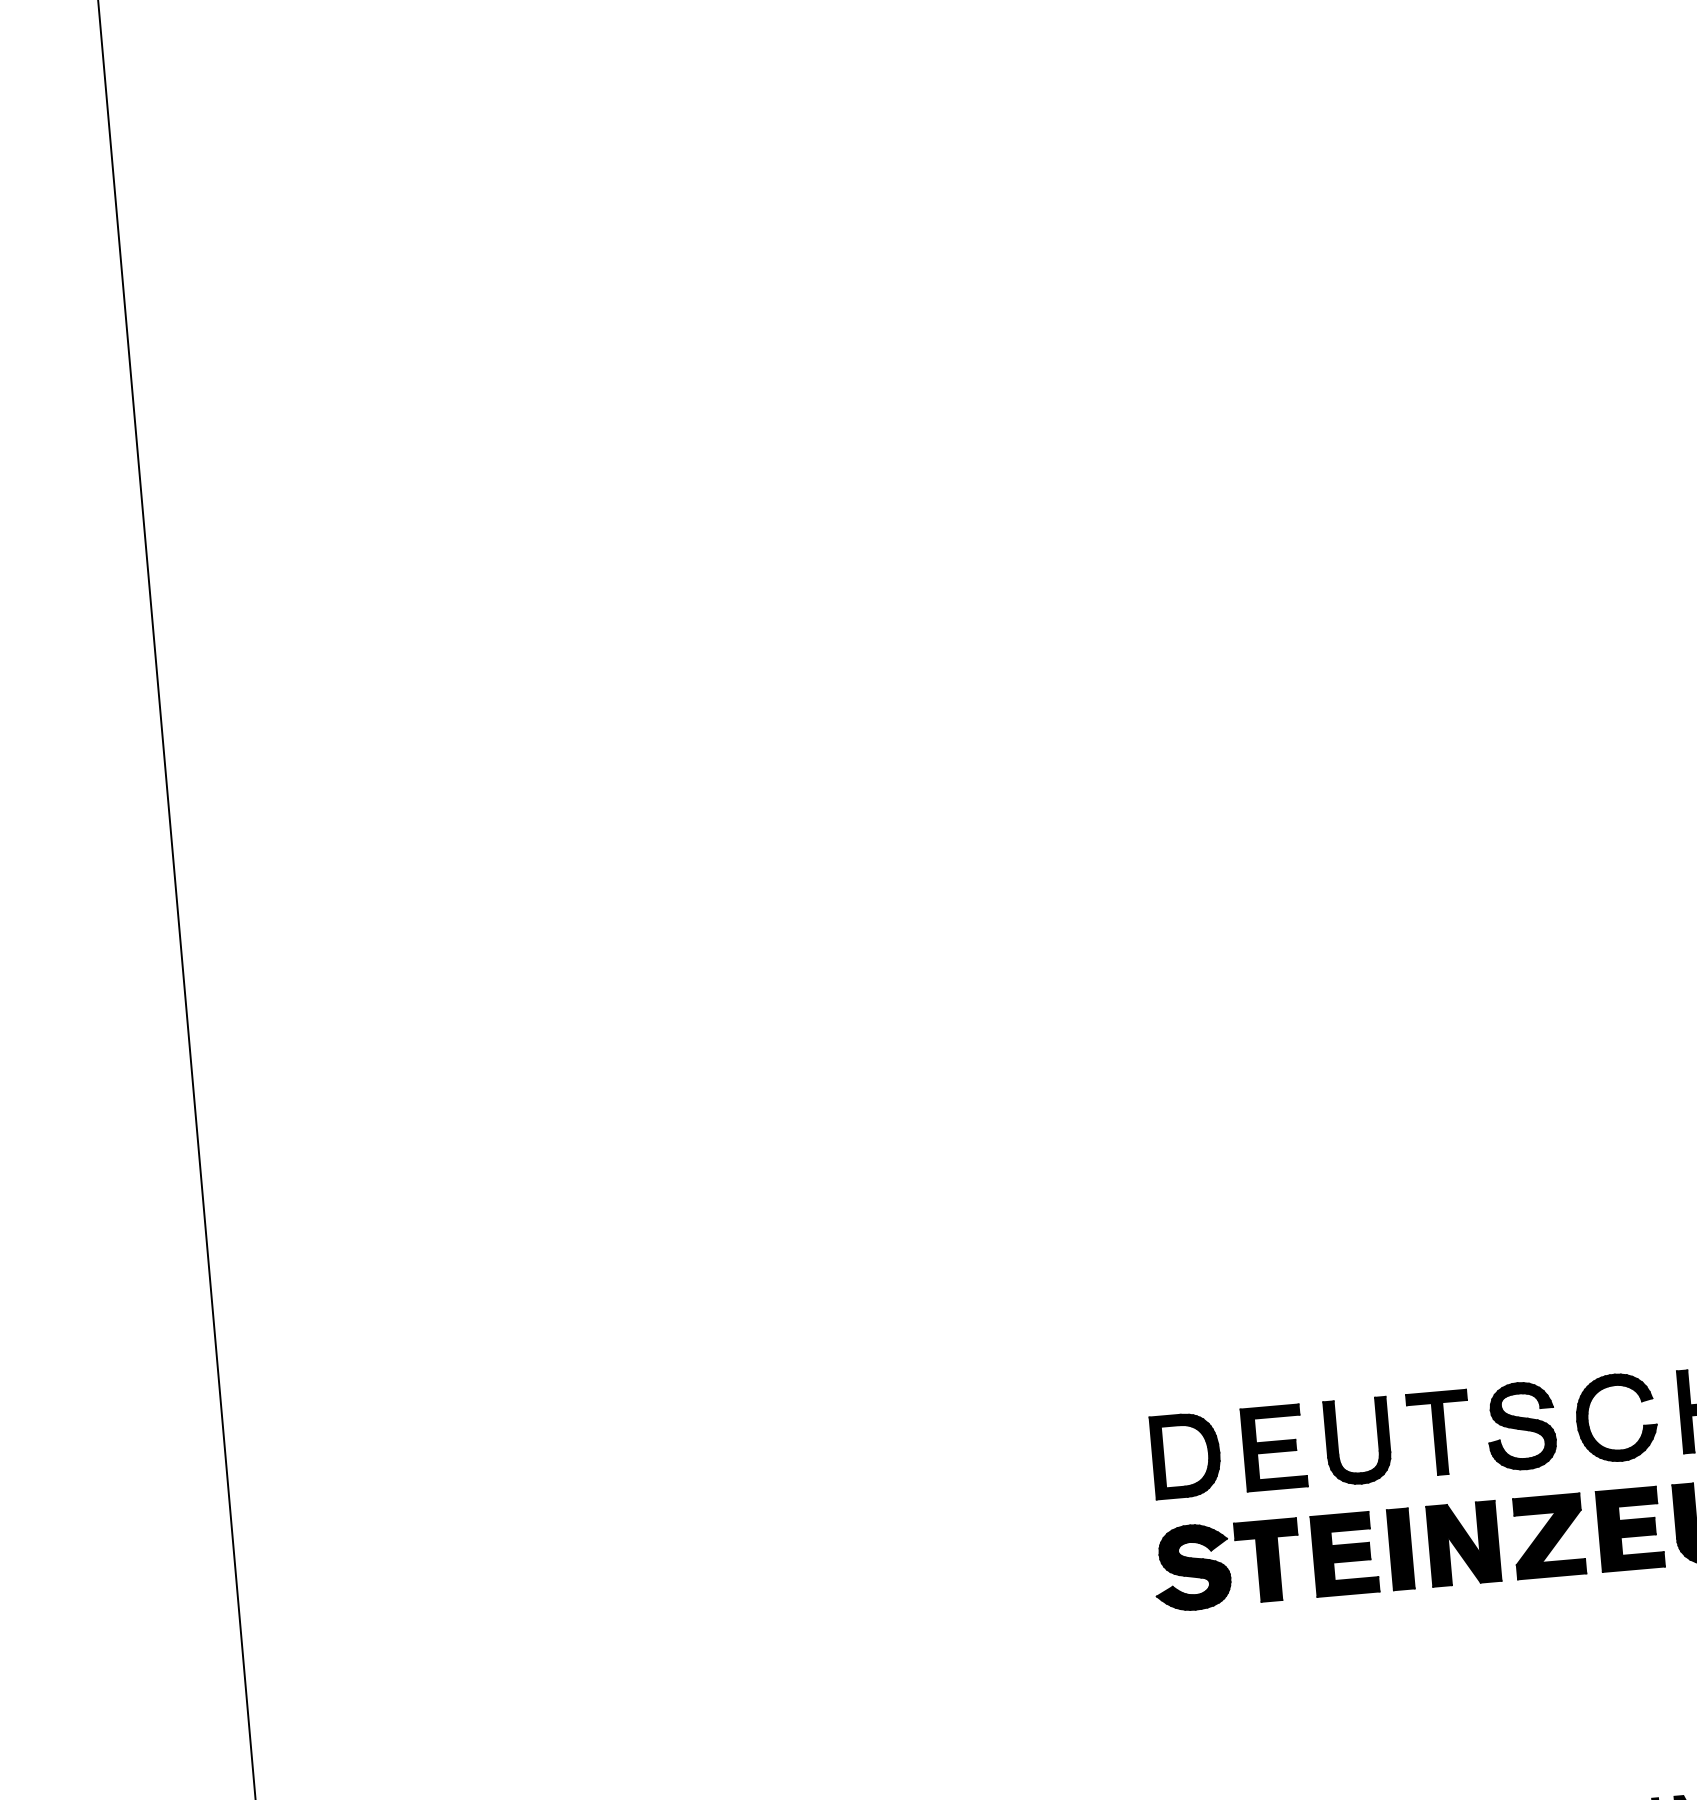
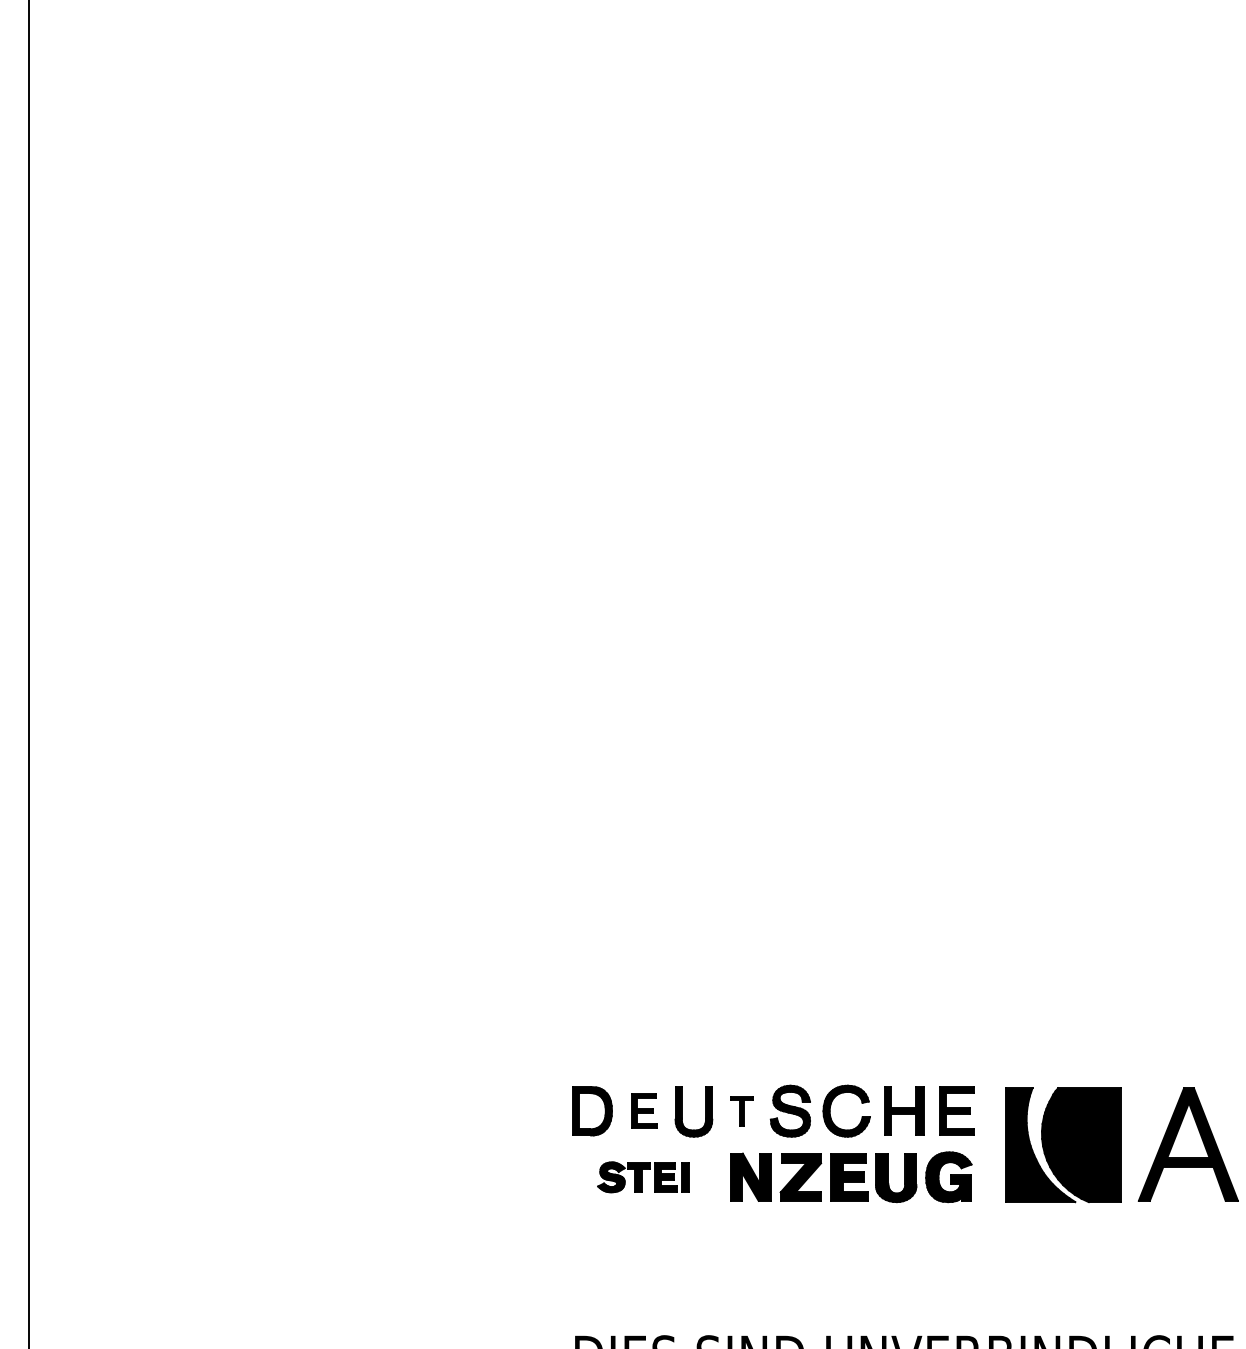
part: (1438, 1432) -> (741, 1110), size x0.6
part: (1274, 1446) -> (644, 1110), size x0.7
part: (1282, 1560) -> (643, 1177), size x0.6

